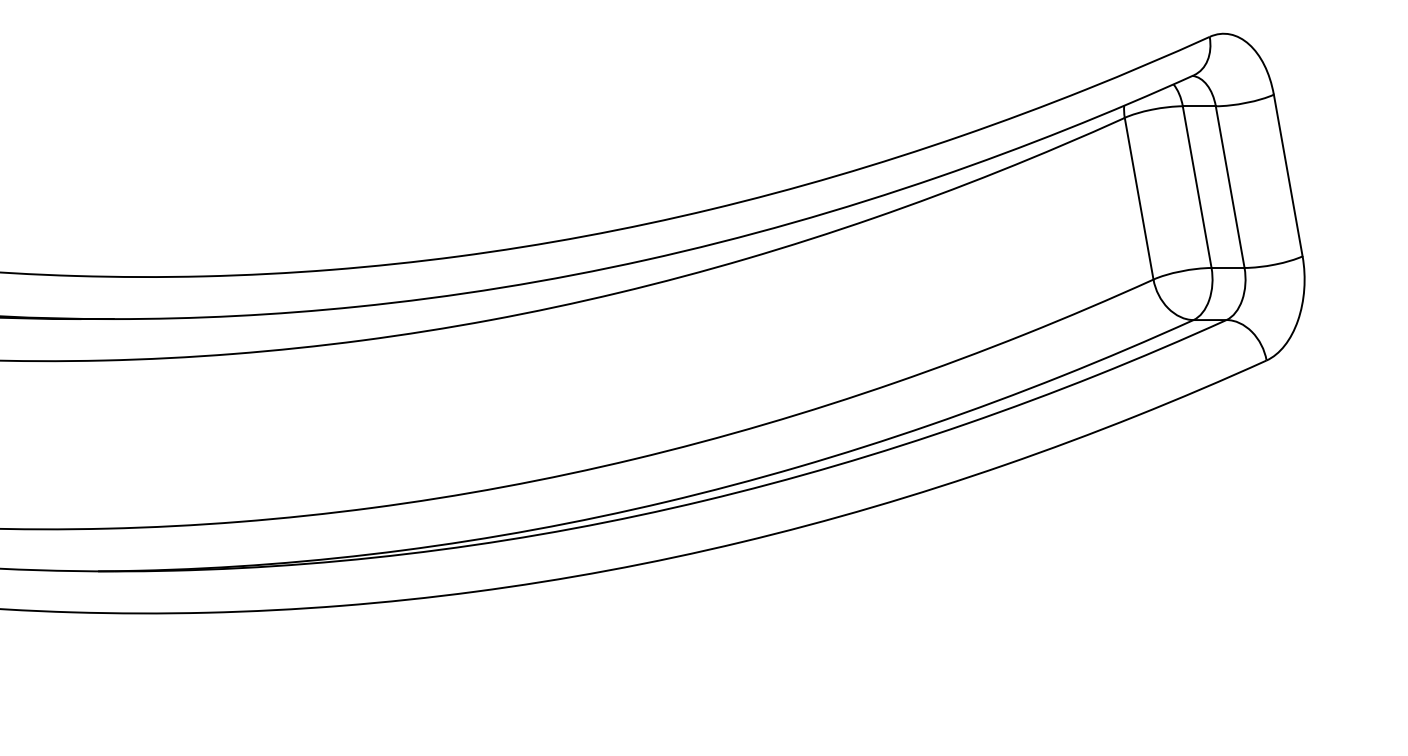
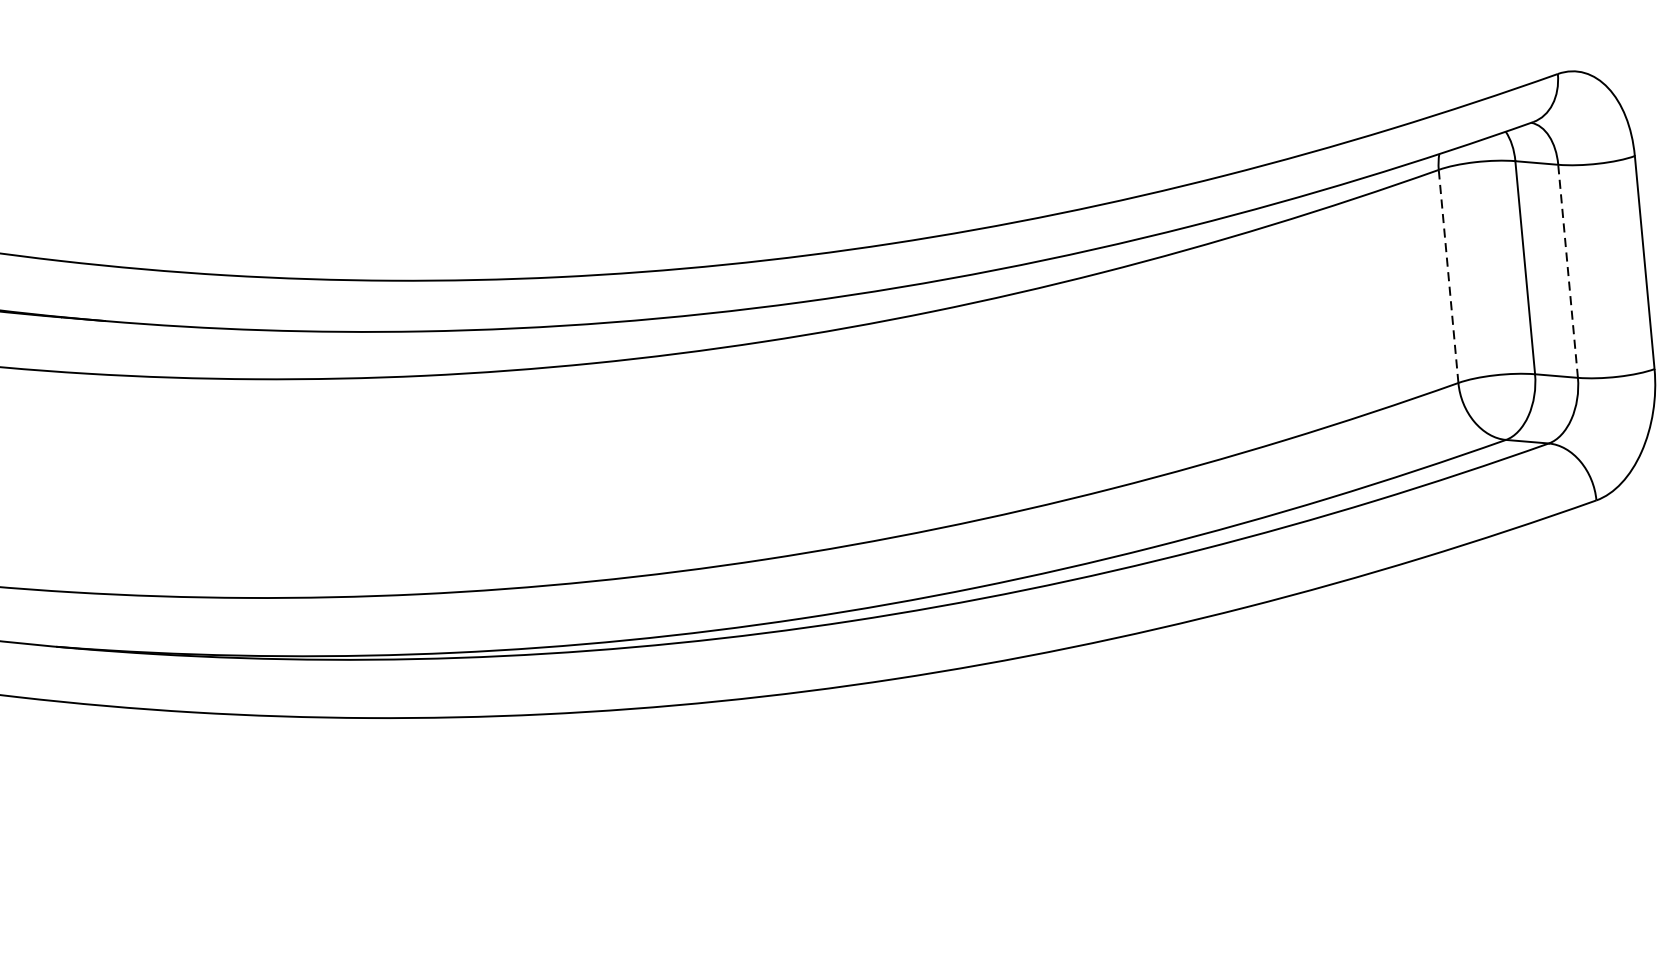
line: (1230, 186) -> (1568, 270), solid -> dashed
line: (1139, 198) -> (1449, 276), solid -> dashed

